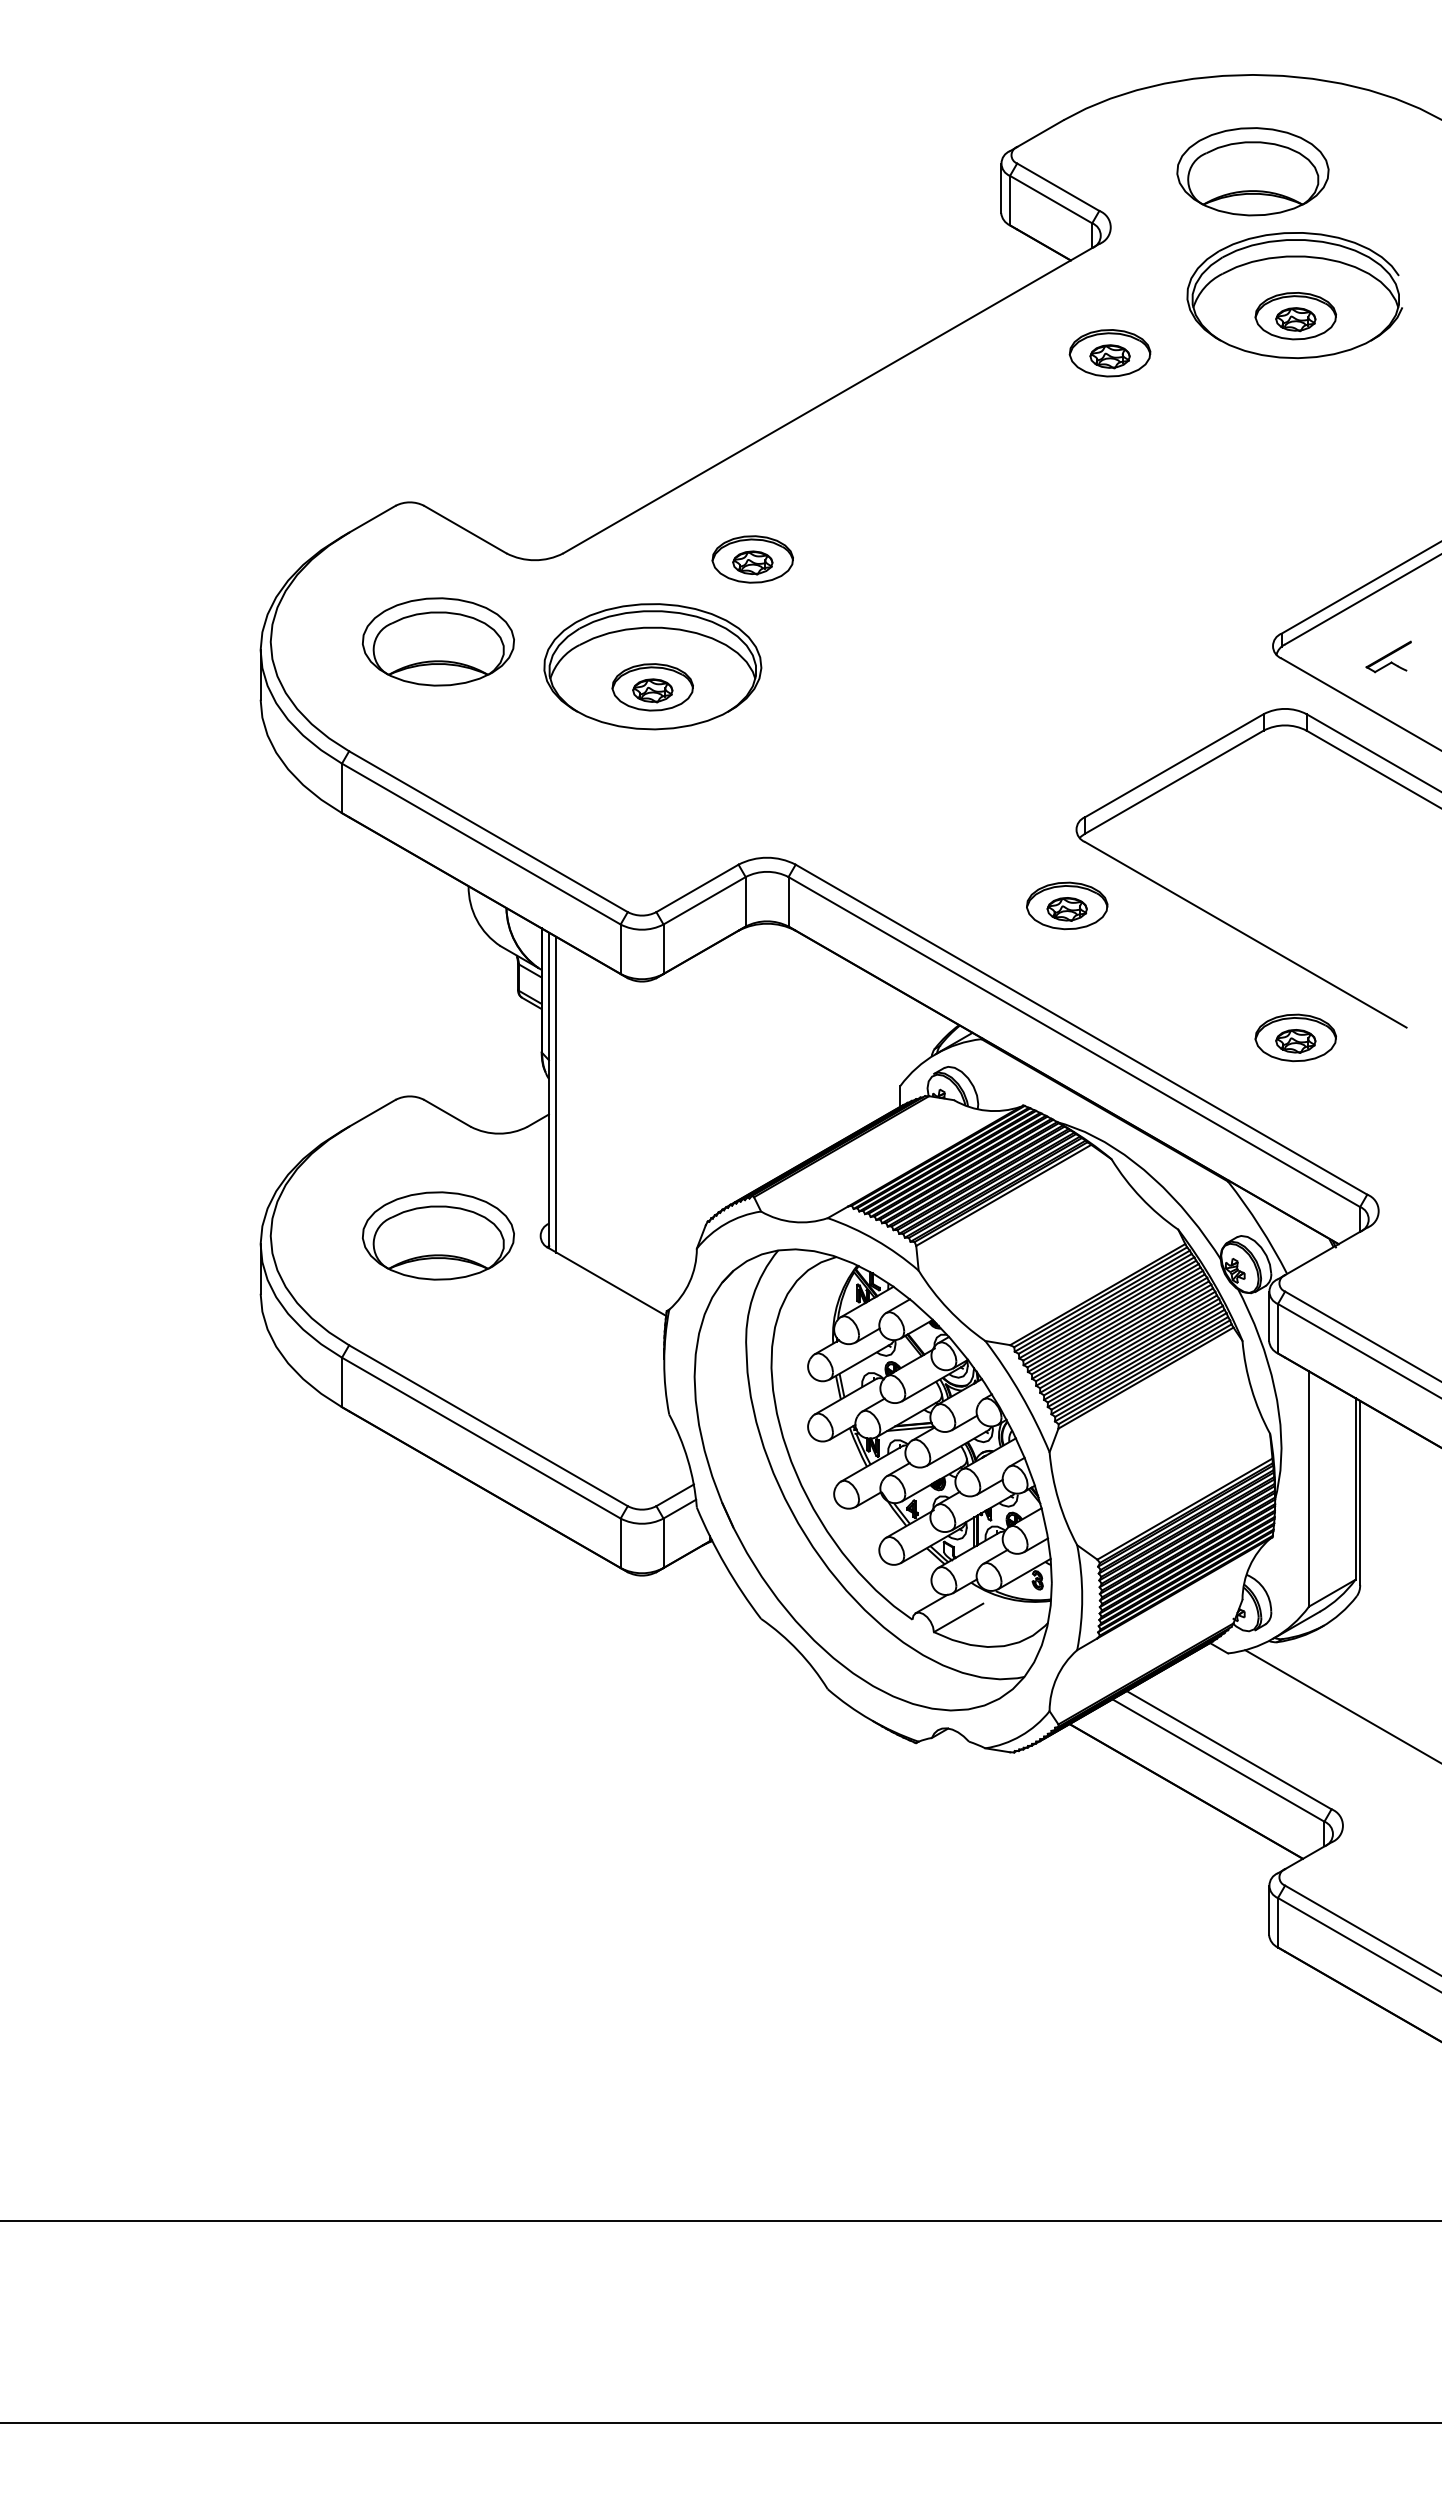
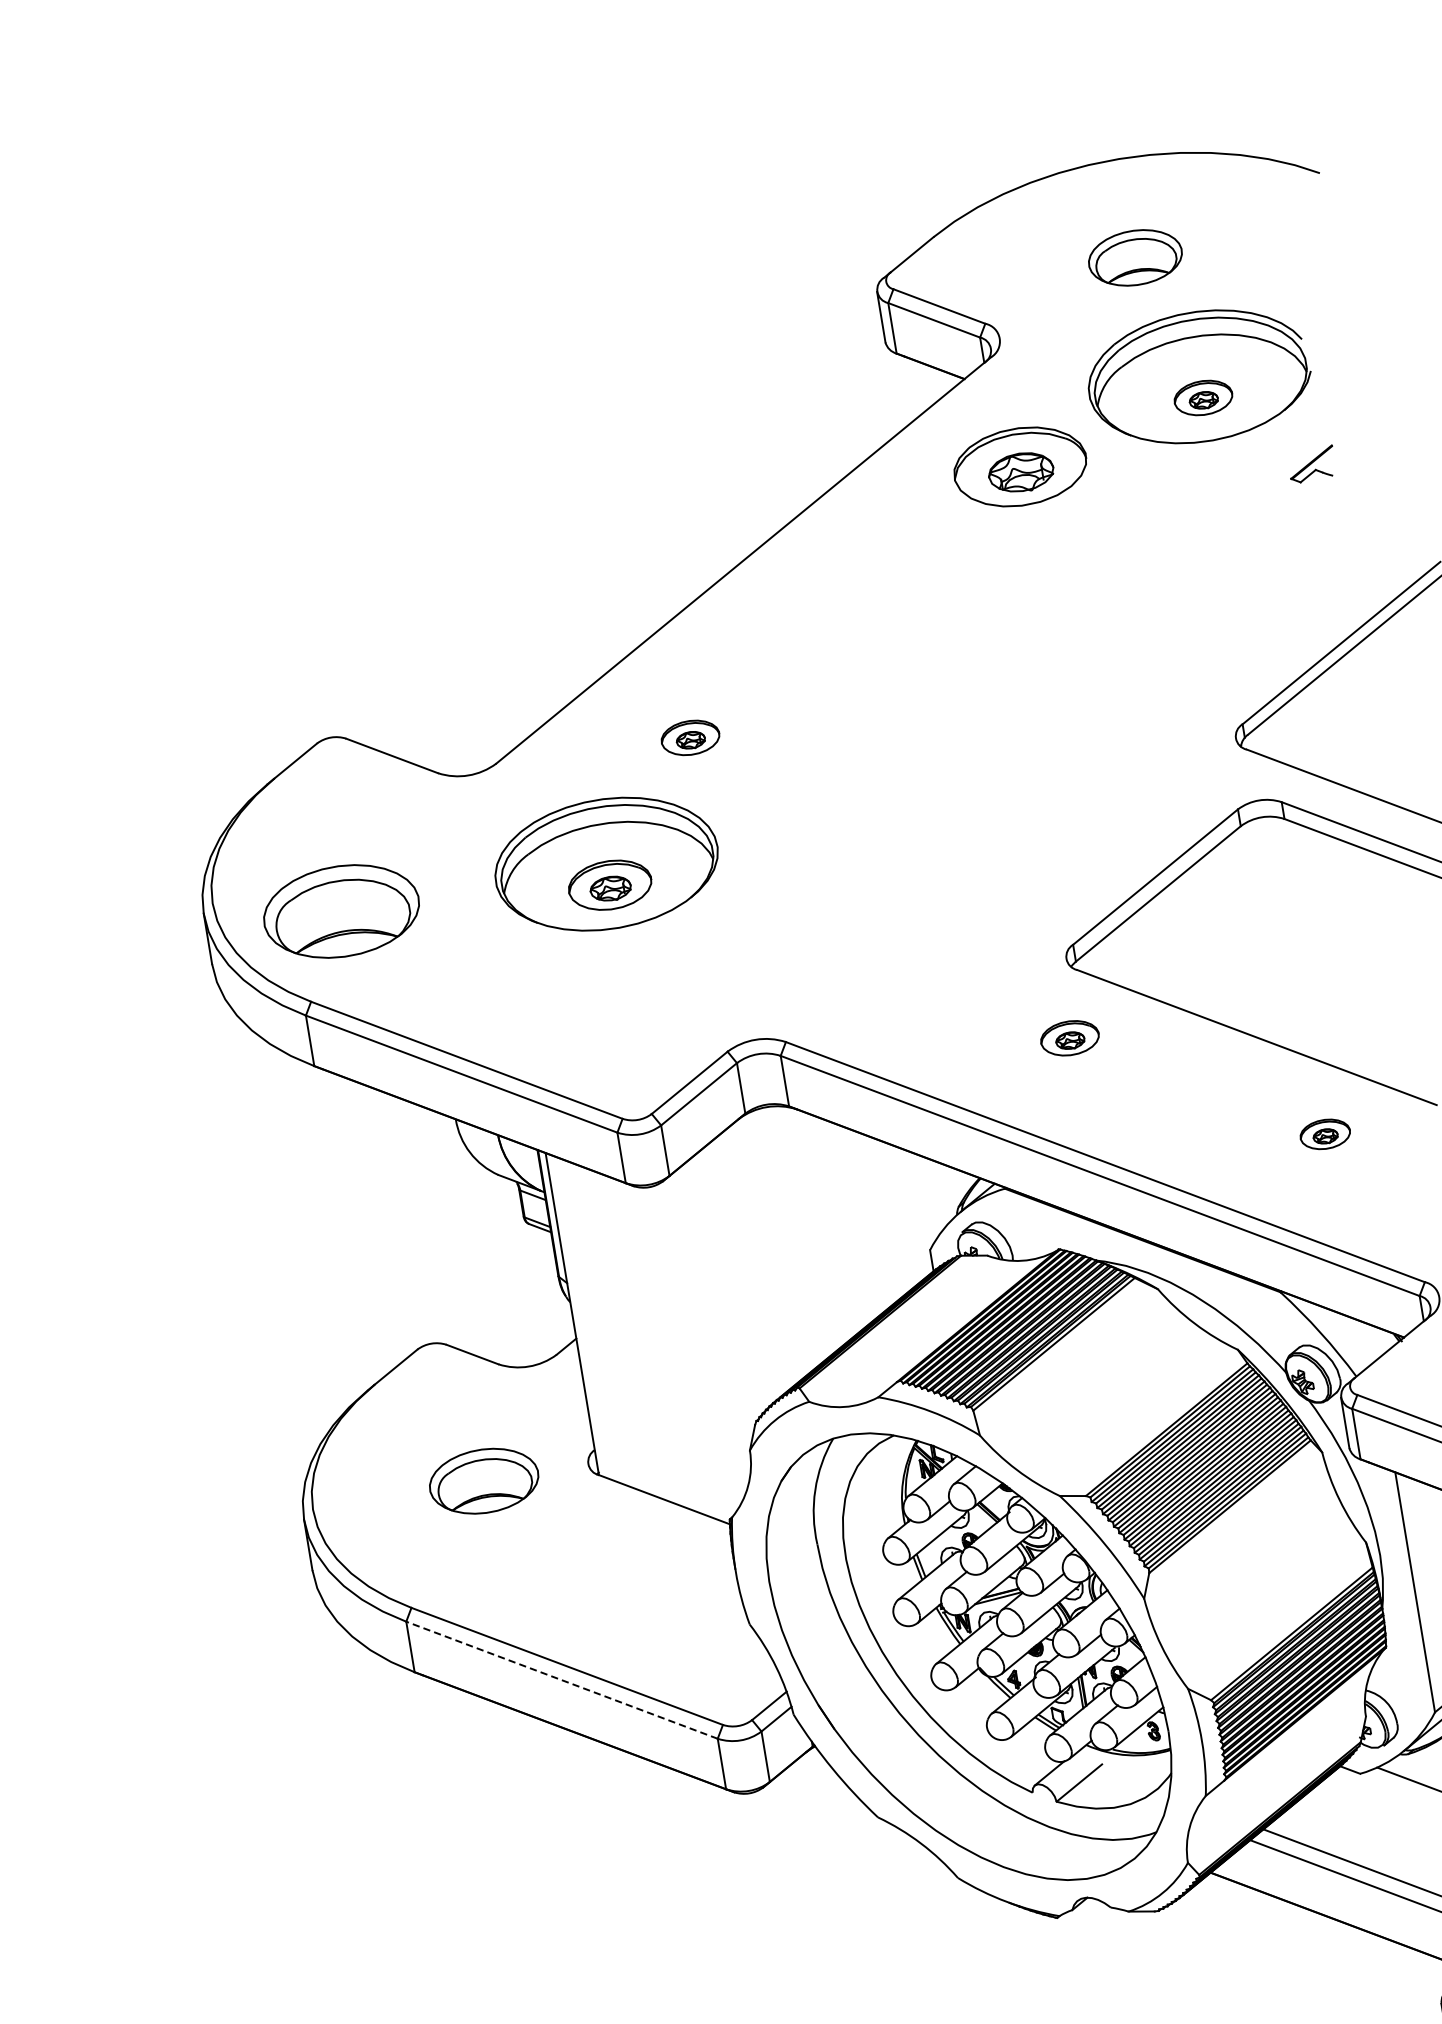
part: (1252, 171) -> (1134, 257), size x0.6
part: (1295, 316) -> (1203, 398), size x0.7
part: (1109, 353) -> (1019, 467), size x1.6
part: (752, 559) -> (690, 737), size x0.7
part: (438, 641) -> (341, 911), moved
part: (1388, 656) -> (1311, 464), moved
part: (1067, 905) -> (1070, 1037), size x0.7
part: (1295, 1037) -> (1325, 1133), size x0.6
line: (556, 1094) -> (580, 1316), removed
part: (438, 1235) -> (484, 1480), size x0.7
line: (481, 1438) -> (562, 1680), solid -> dashed

